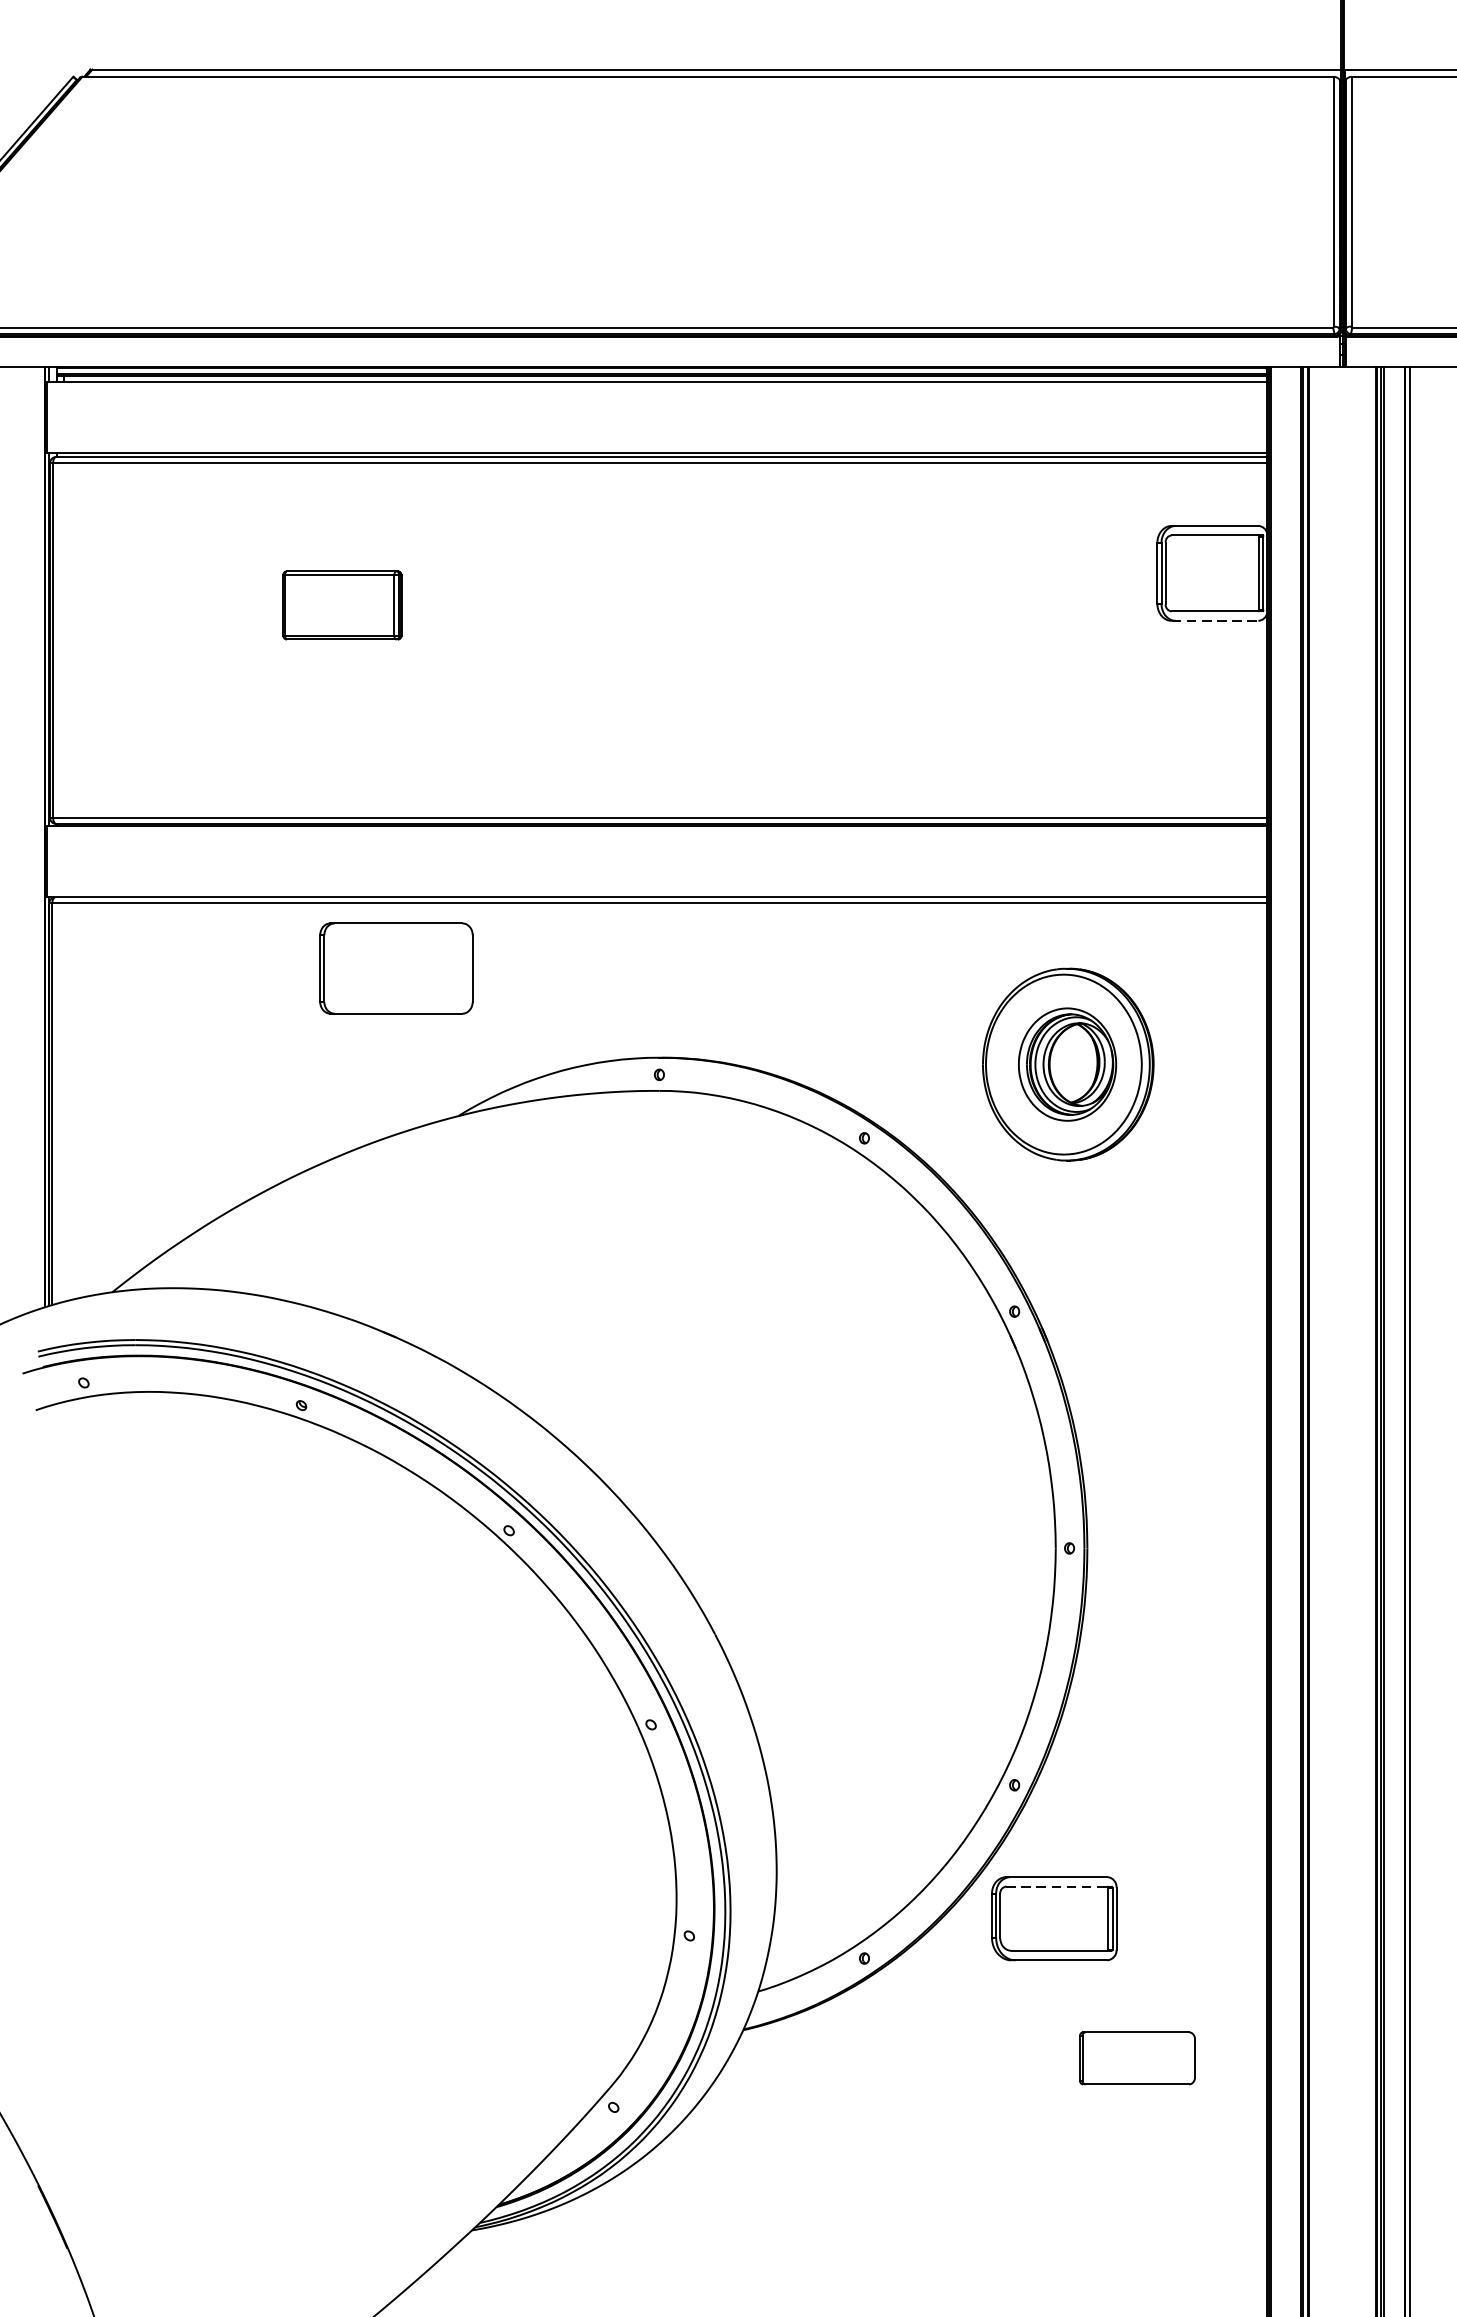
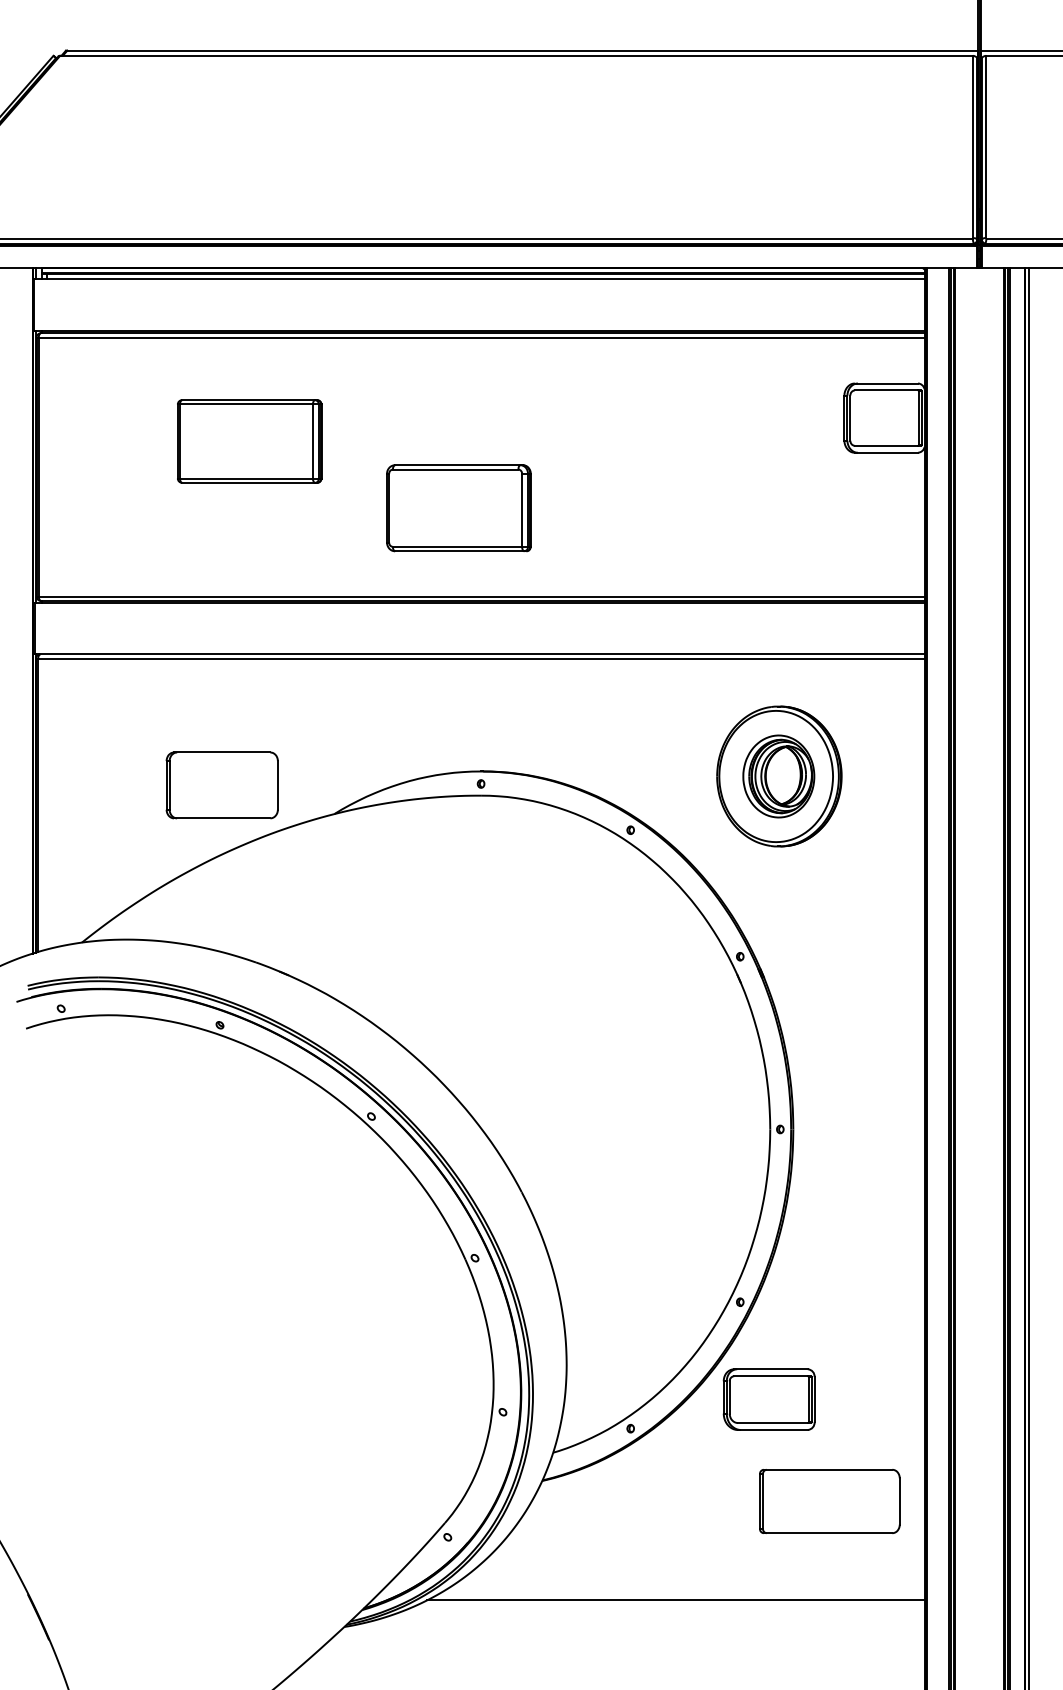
part: (341, 605) -> (249, 441), size x1.67
line: (1215, 620) -> (886, 452), dashed -> solid
part: (628, 697) -> (458, 508), added
part: (395, 968) -> (221, 785), moved
line: (1057, 1887) -> (771, 1376), dashed -> solid
part: (1136, 2058) -> (829, 1501), size x1.67
line: (925, 2194) -> (675, 1600), added

